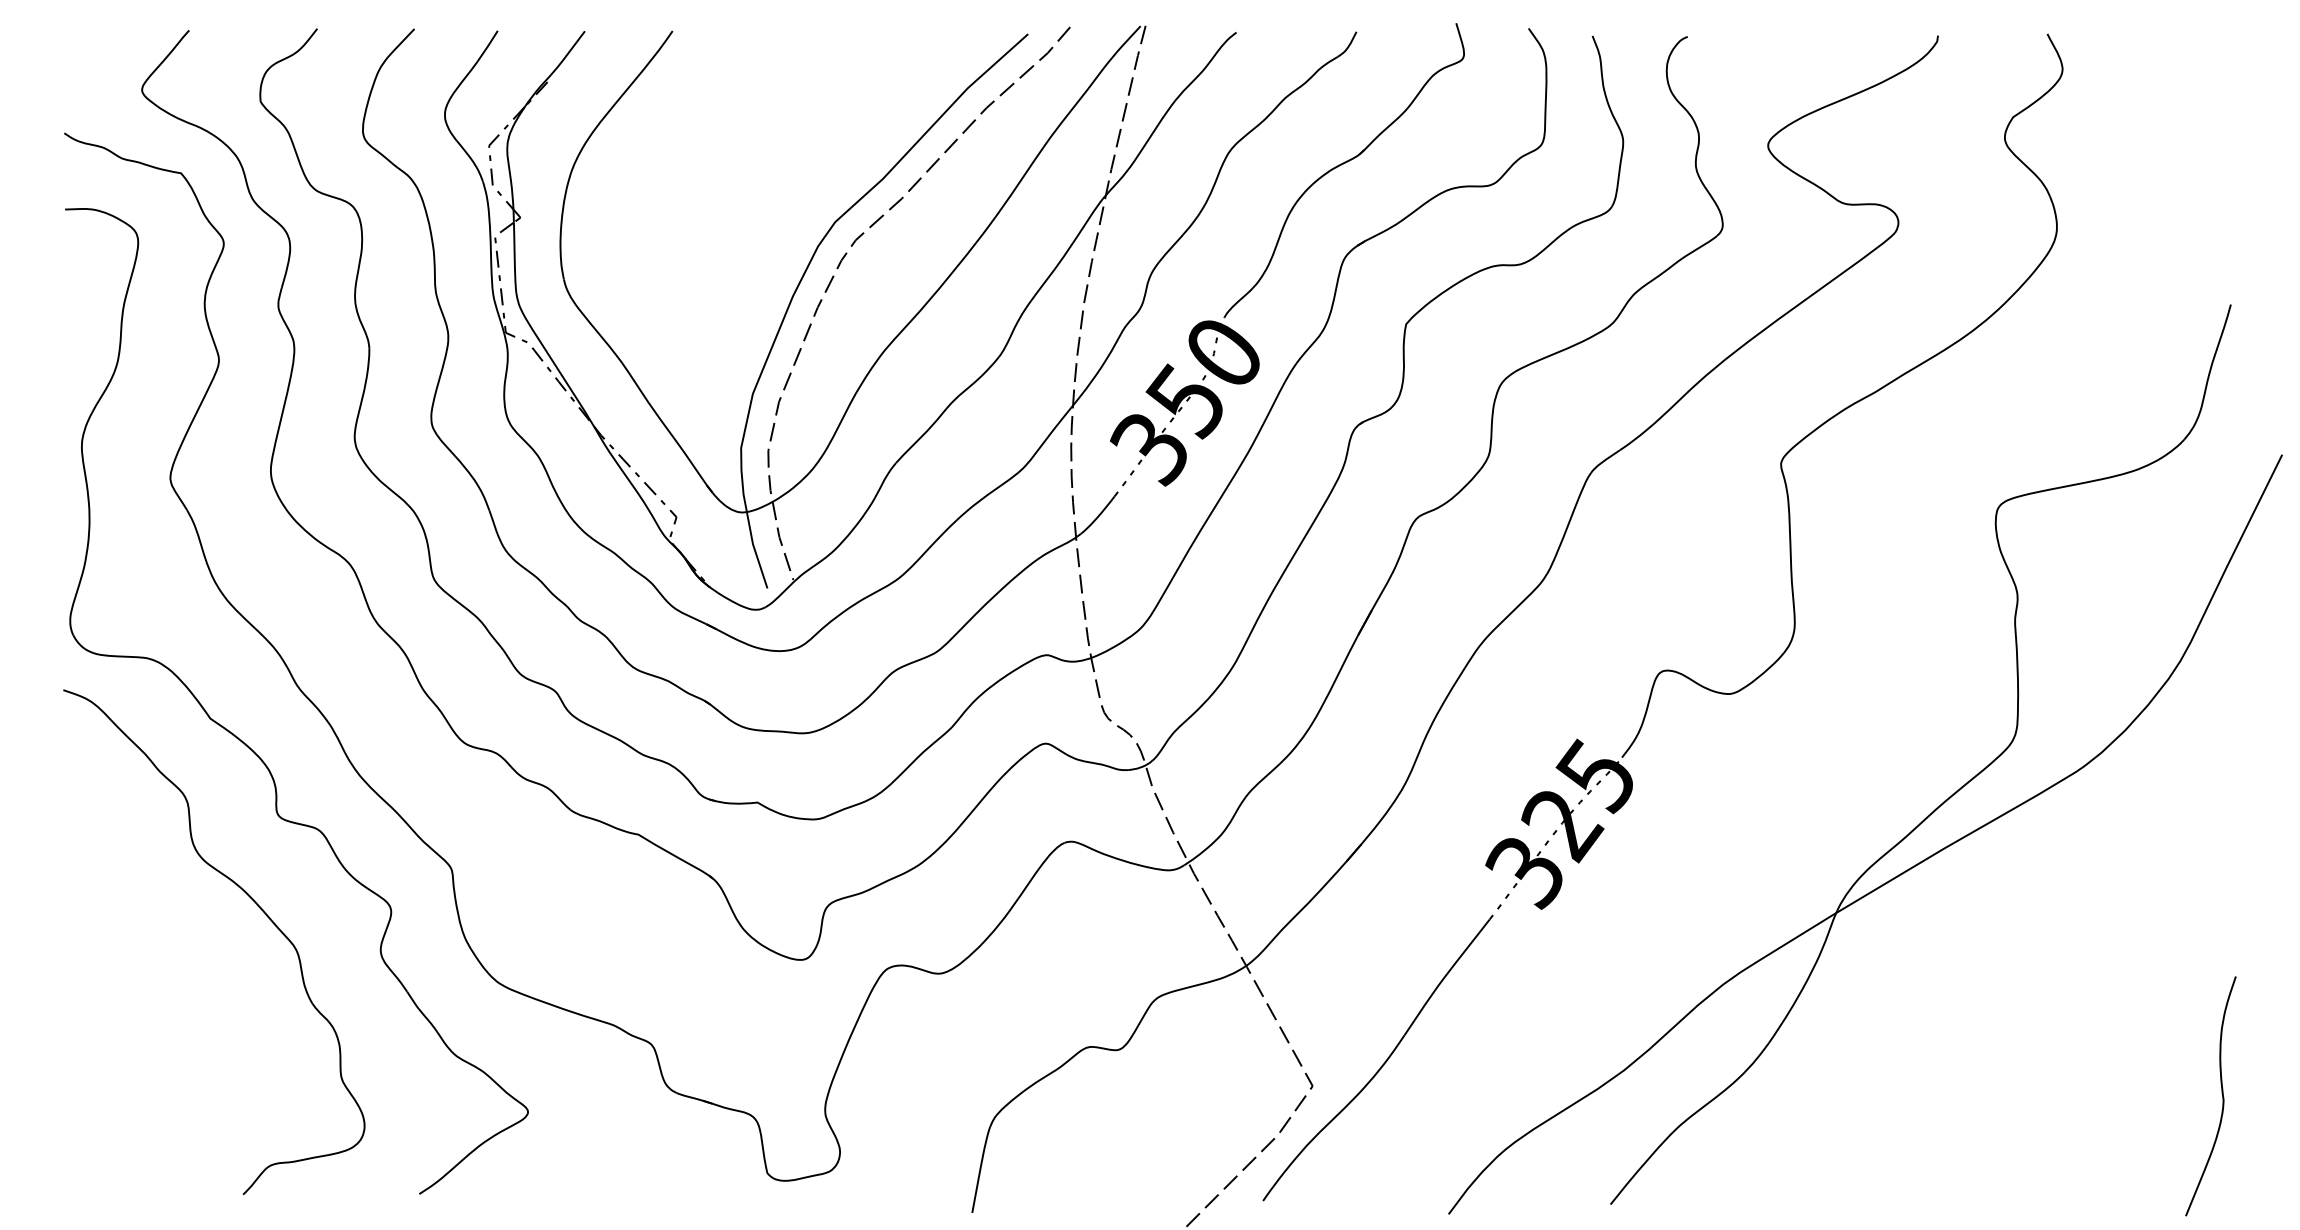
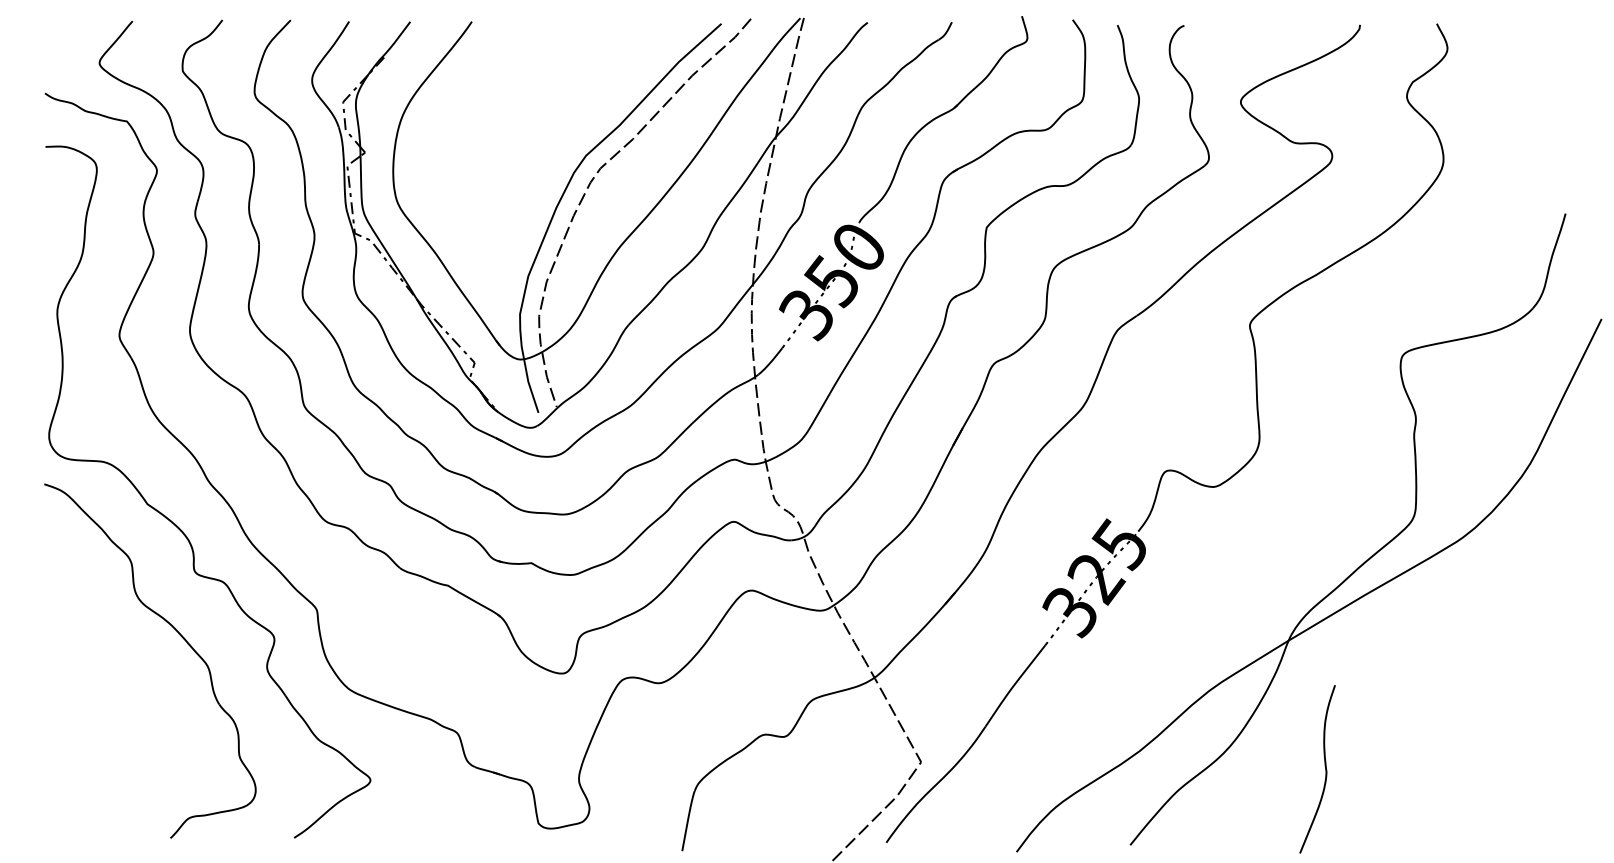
curve: (2220, 1092) -> (1324, 766), moved

